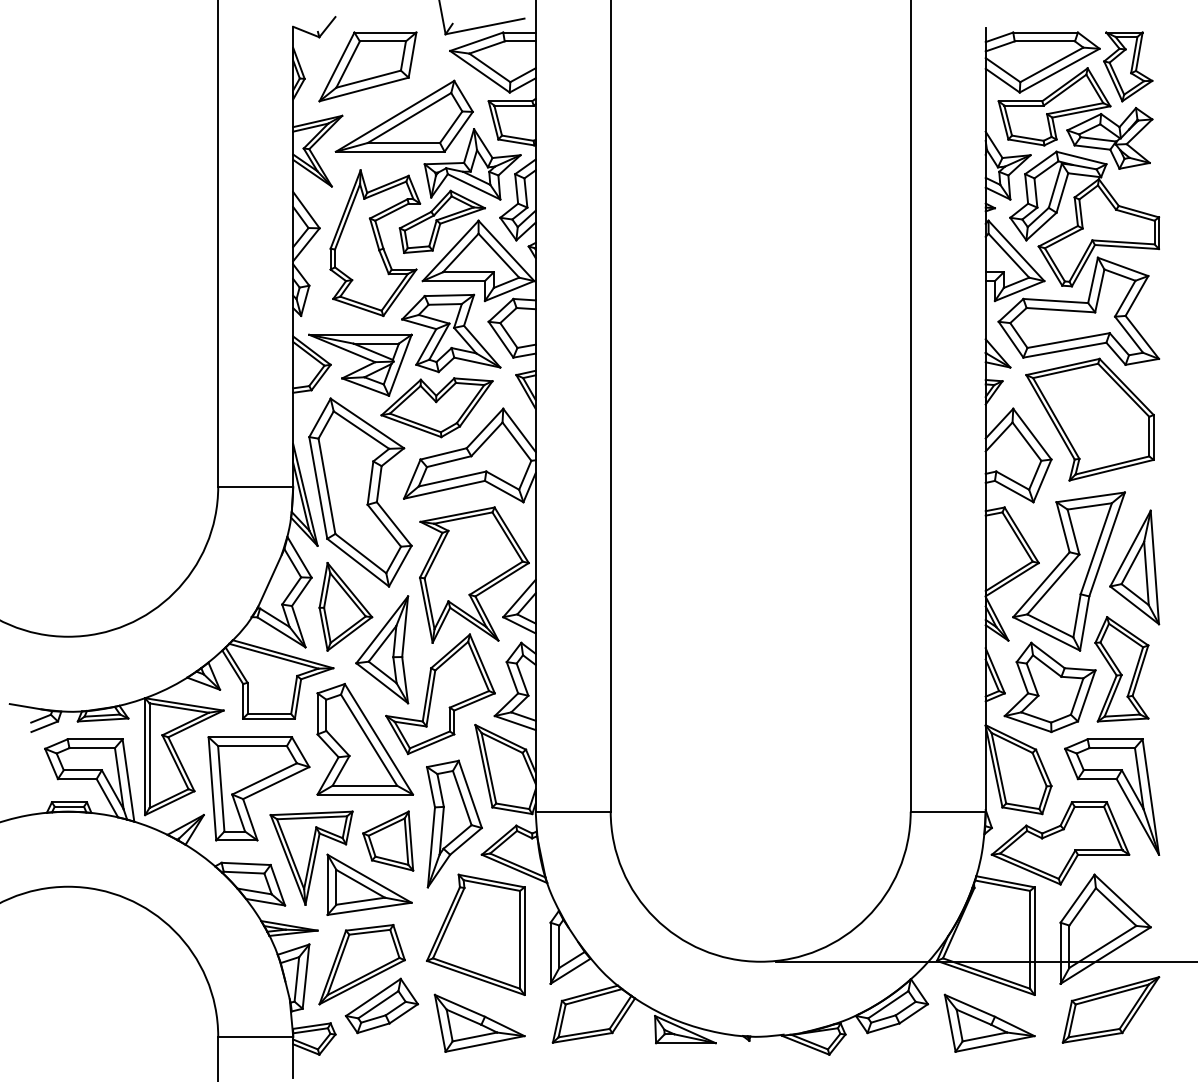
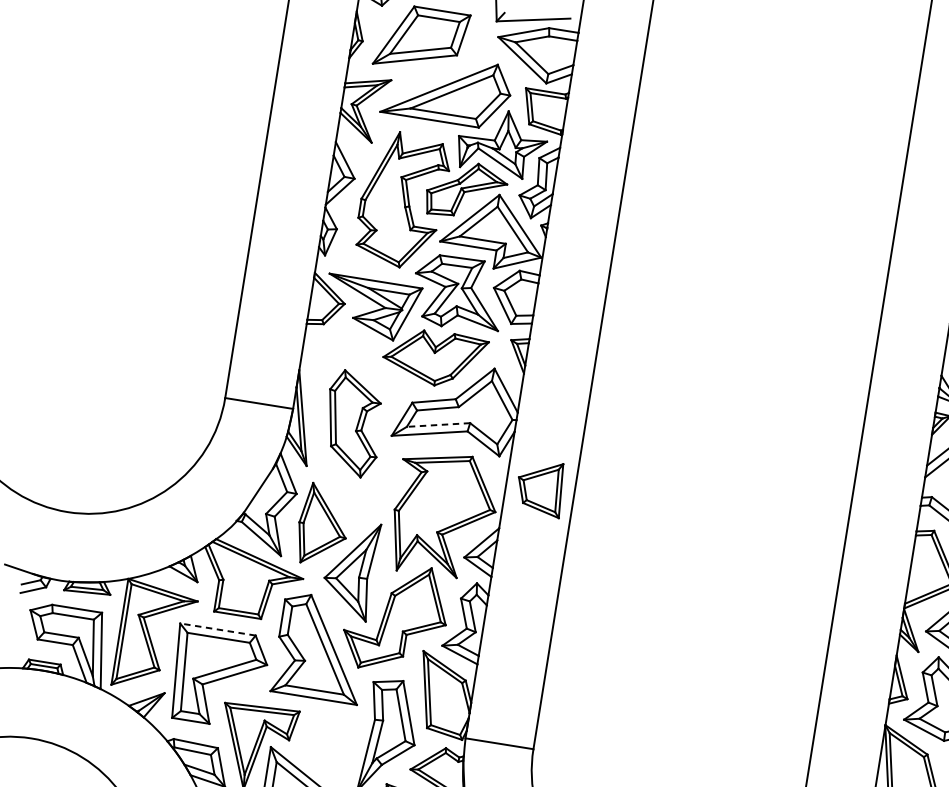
line: (452, 479) -> (438, 425), solid -> dashed
part: (360, 492) -> (353, 423), size x0.6
line: (250, 737) -> (218, 629), solid -> dashed
part: (388, 840) -> (540, 487), moved

